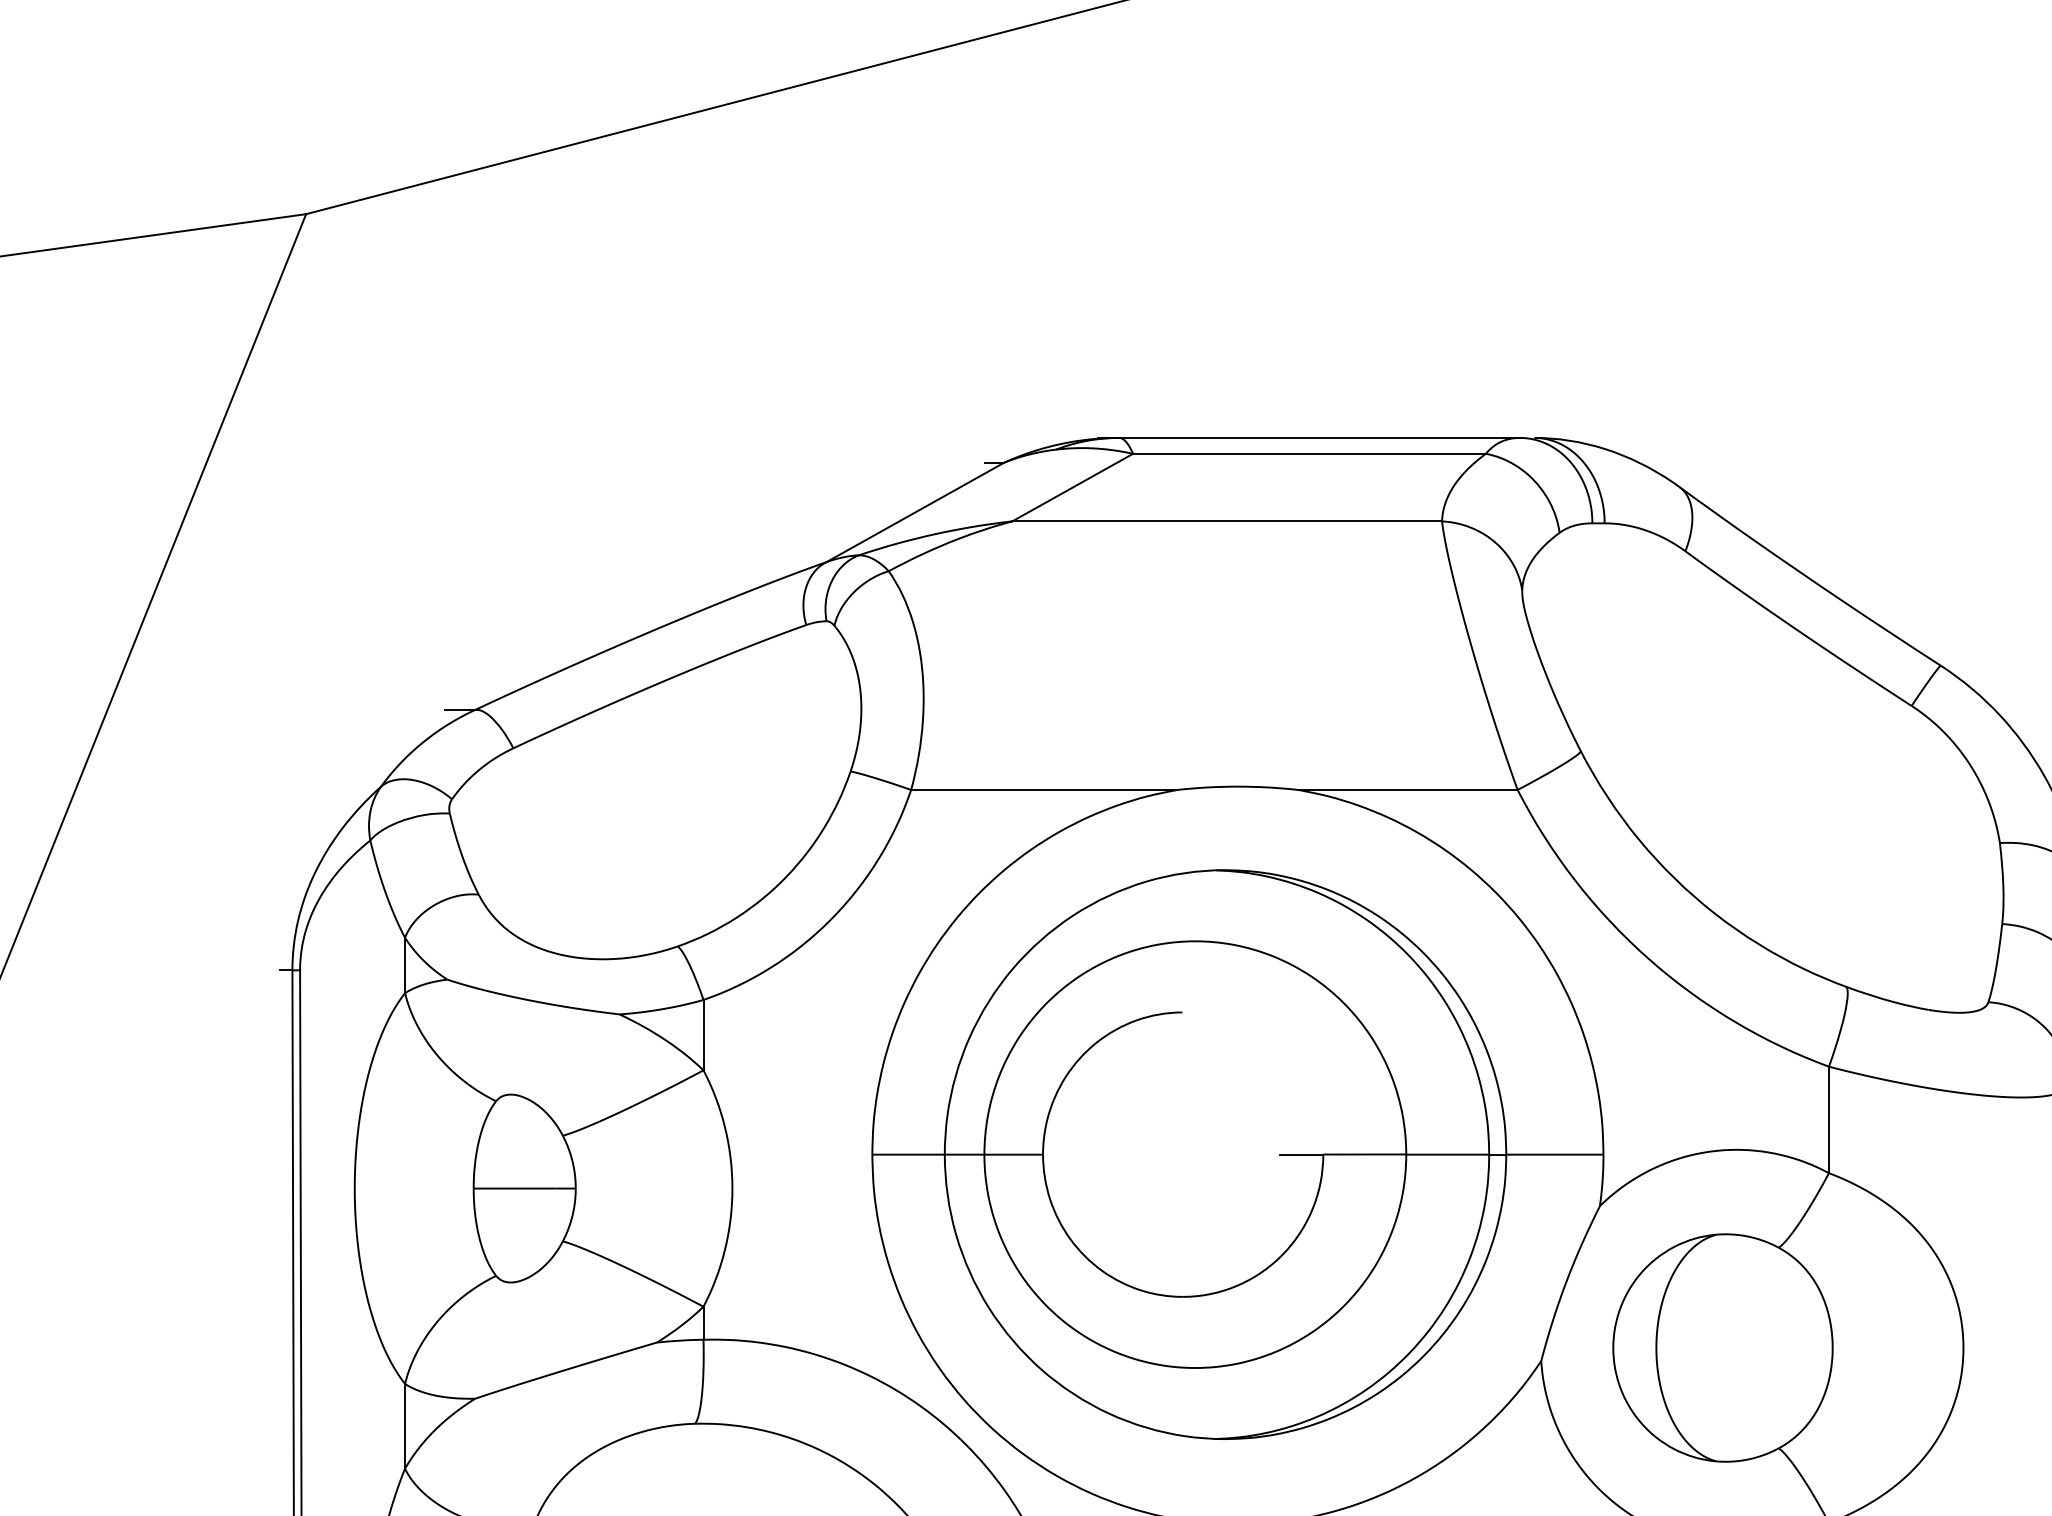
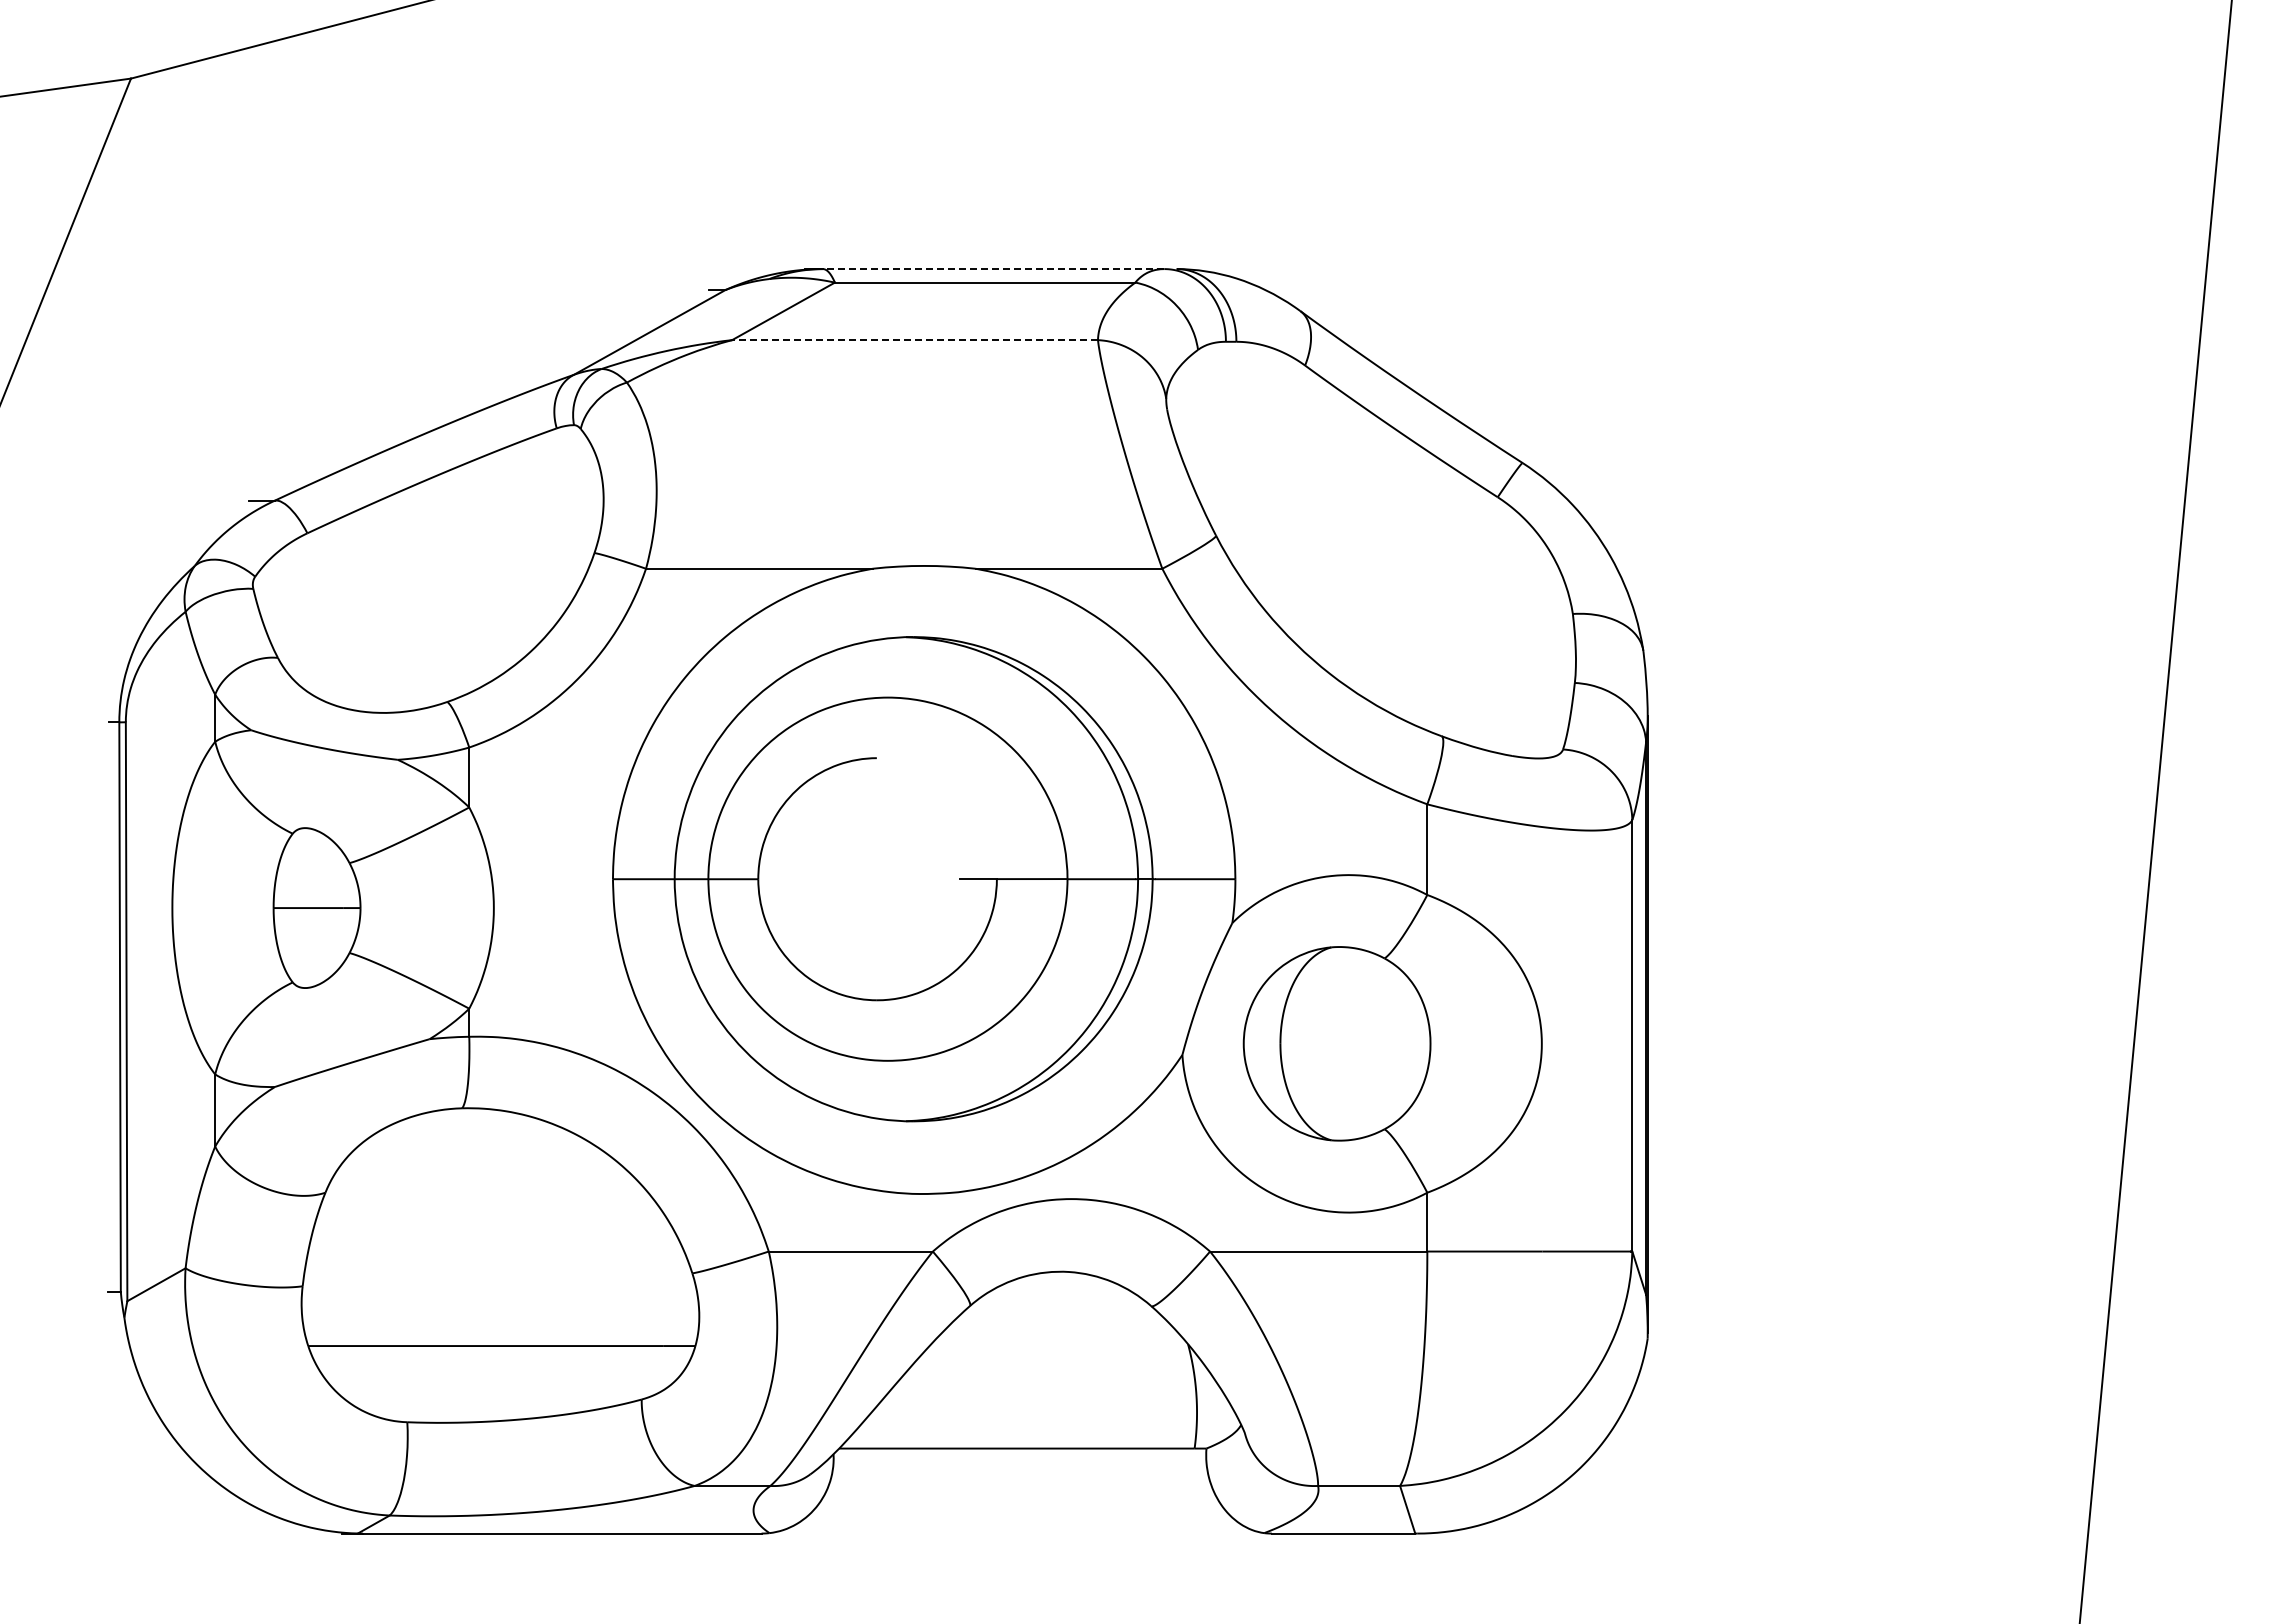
line: (1319, 438) -> (993, 269), solid -> dashed
line: (1227, 521) -> (915, 340), solid -> dashed

